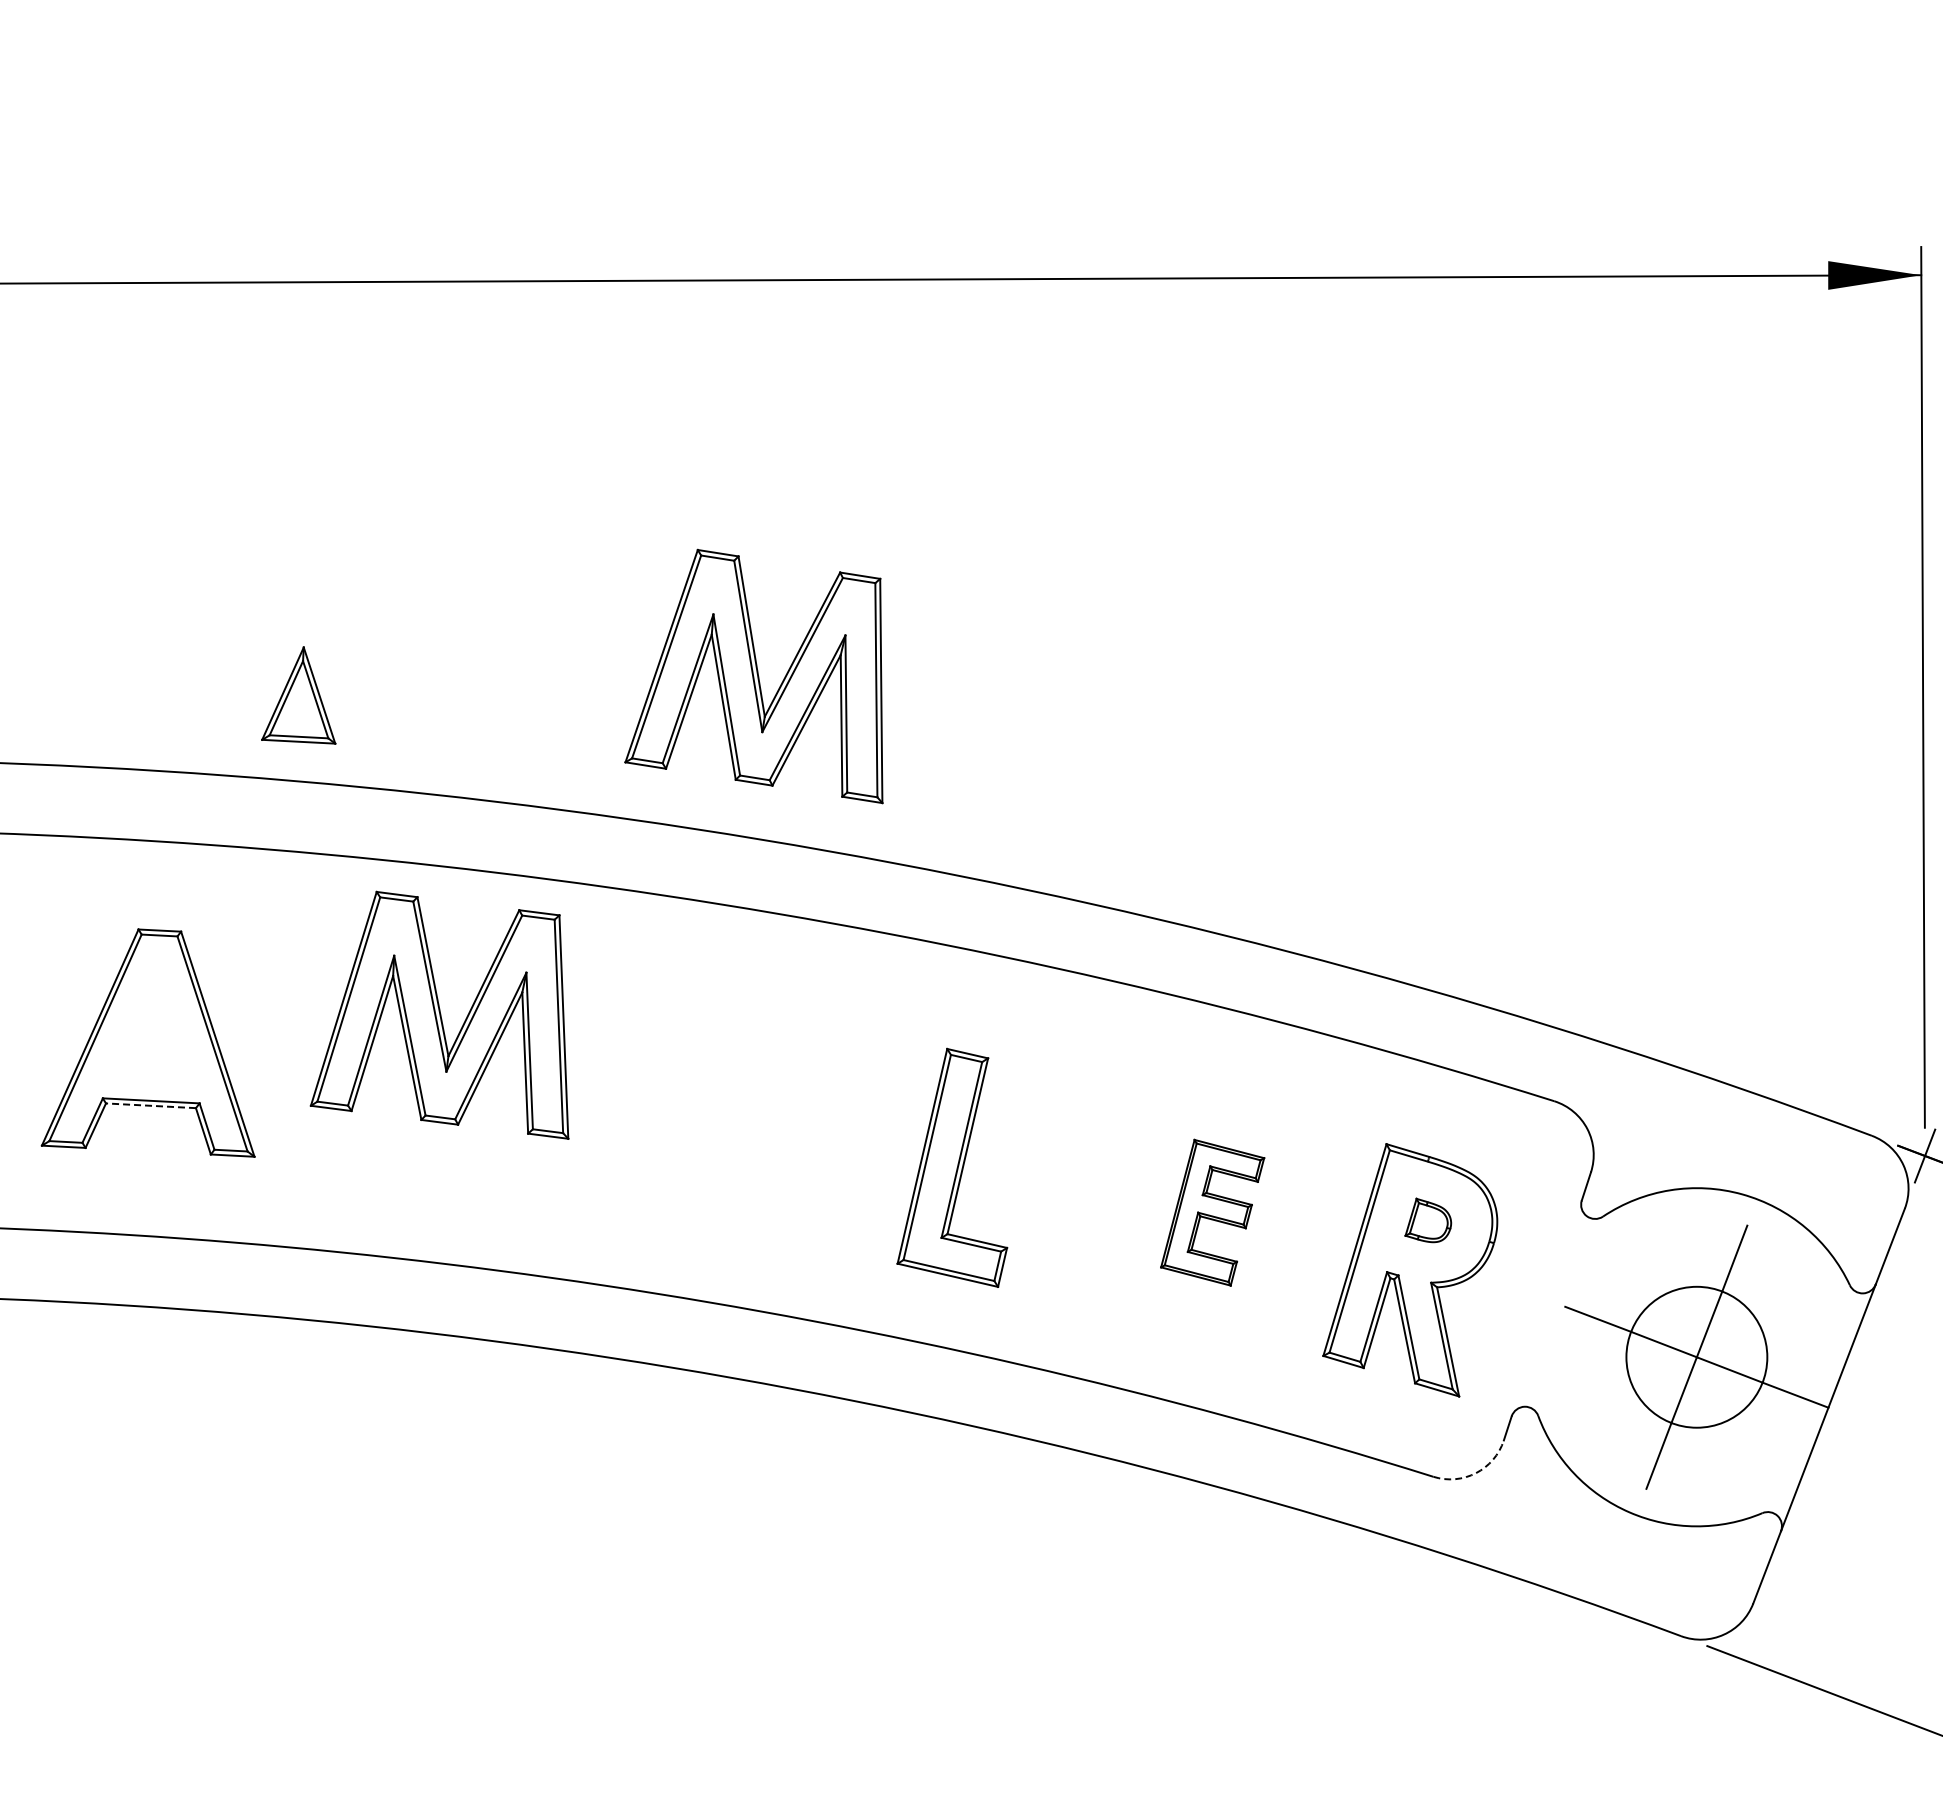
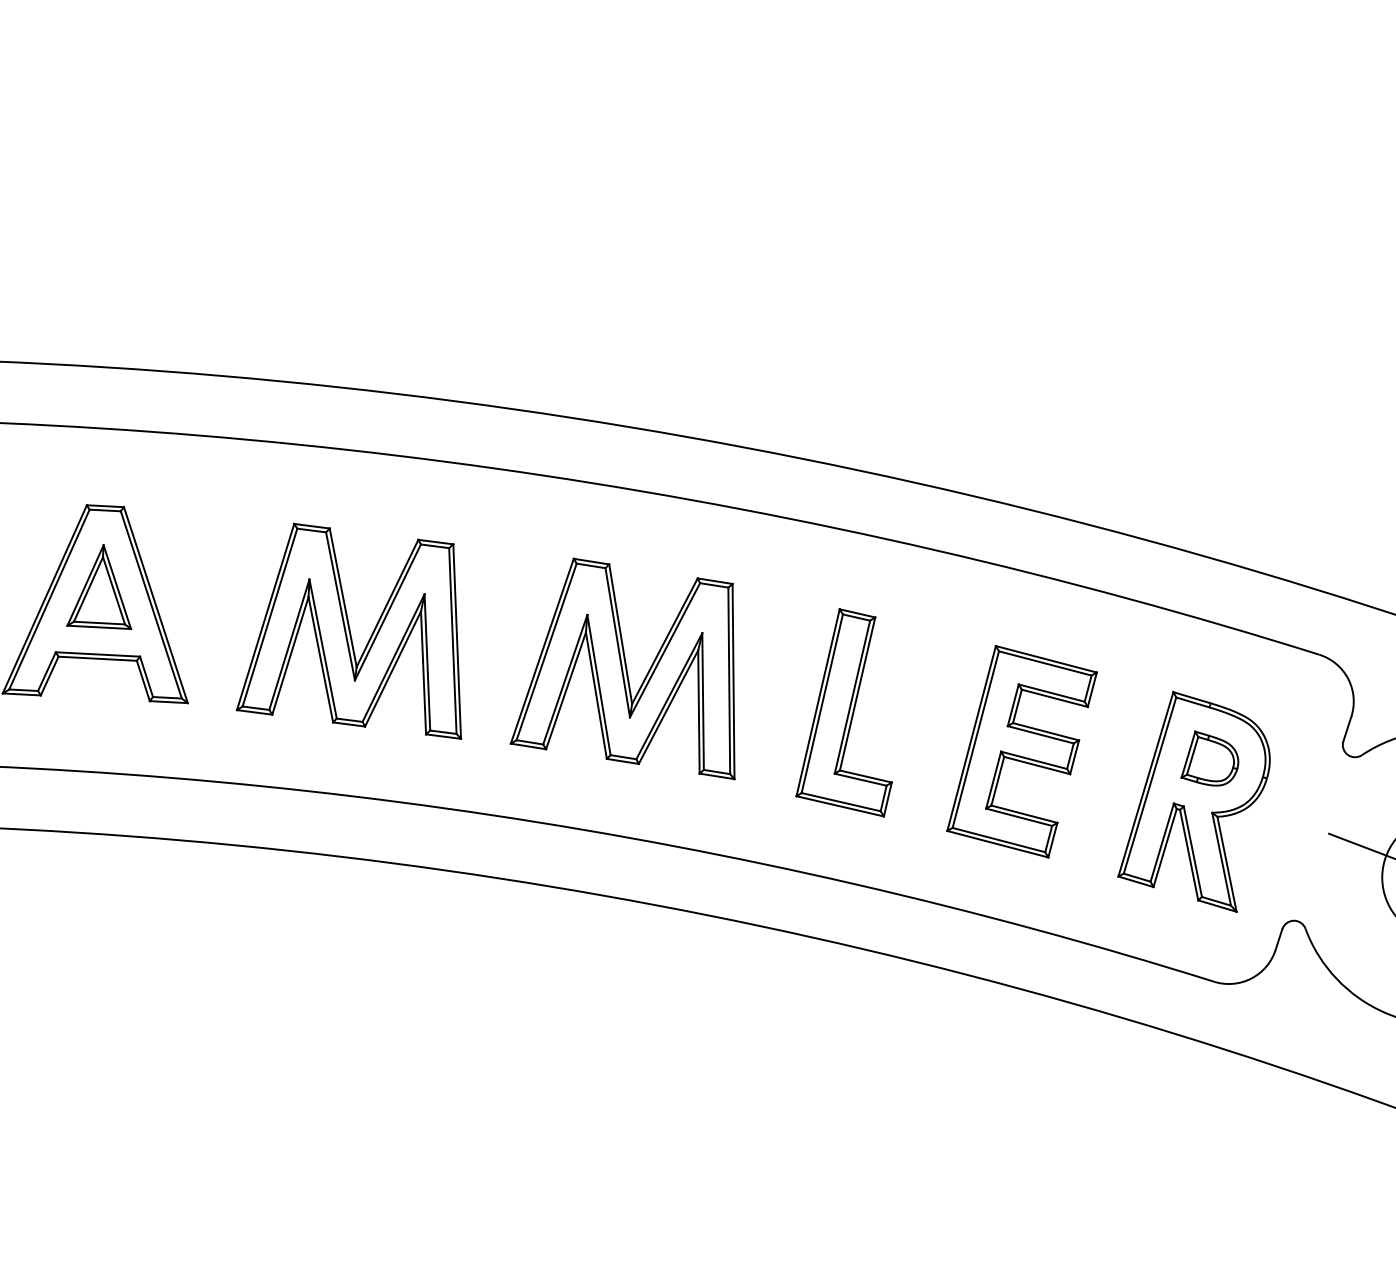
part: (753, 676) -> (622, 668), moved
part: (298, 695) -> (99, 587), moved
part: (439, 1014) -> (348, 630), moved
line: (150, 1105) -> (97, 658), dashed -> solid
part: (952, 1167) -> (844, 712), moved
part: (1212, 1212) -> (1021, 751), size x1.67
part: (1427, 1220) -> (1209, 758), size x1.43
arc: (1476, 1473) -> (1251, 978), dashed -> solid

